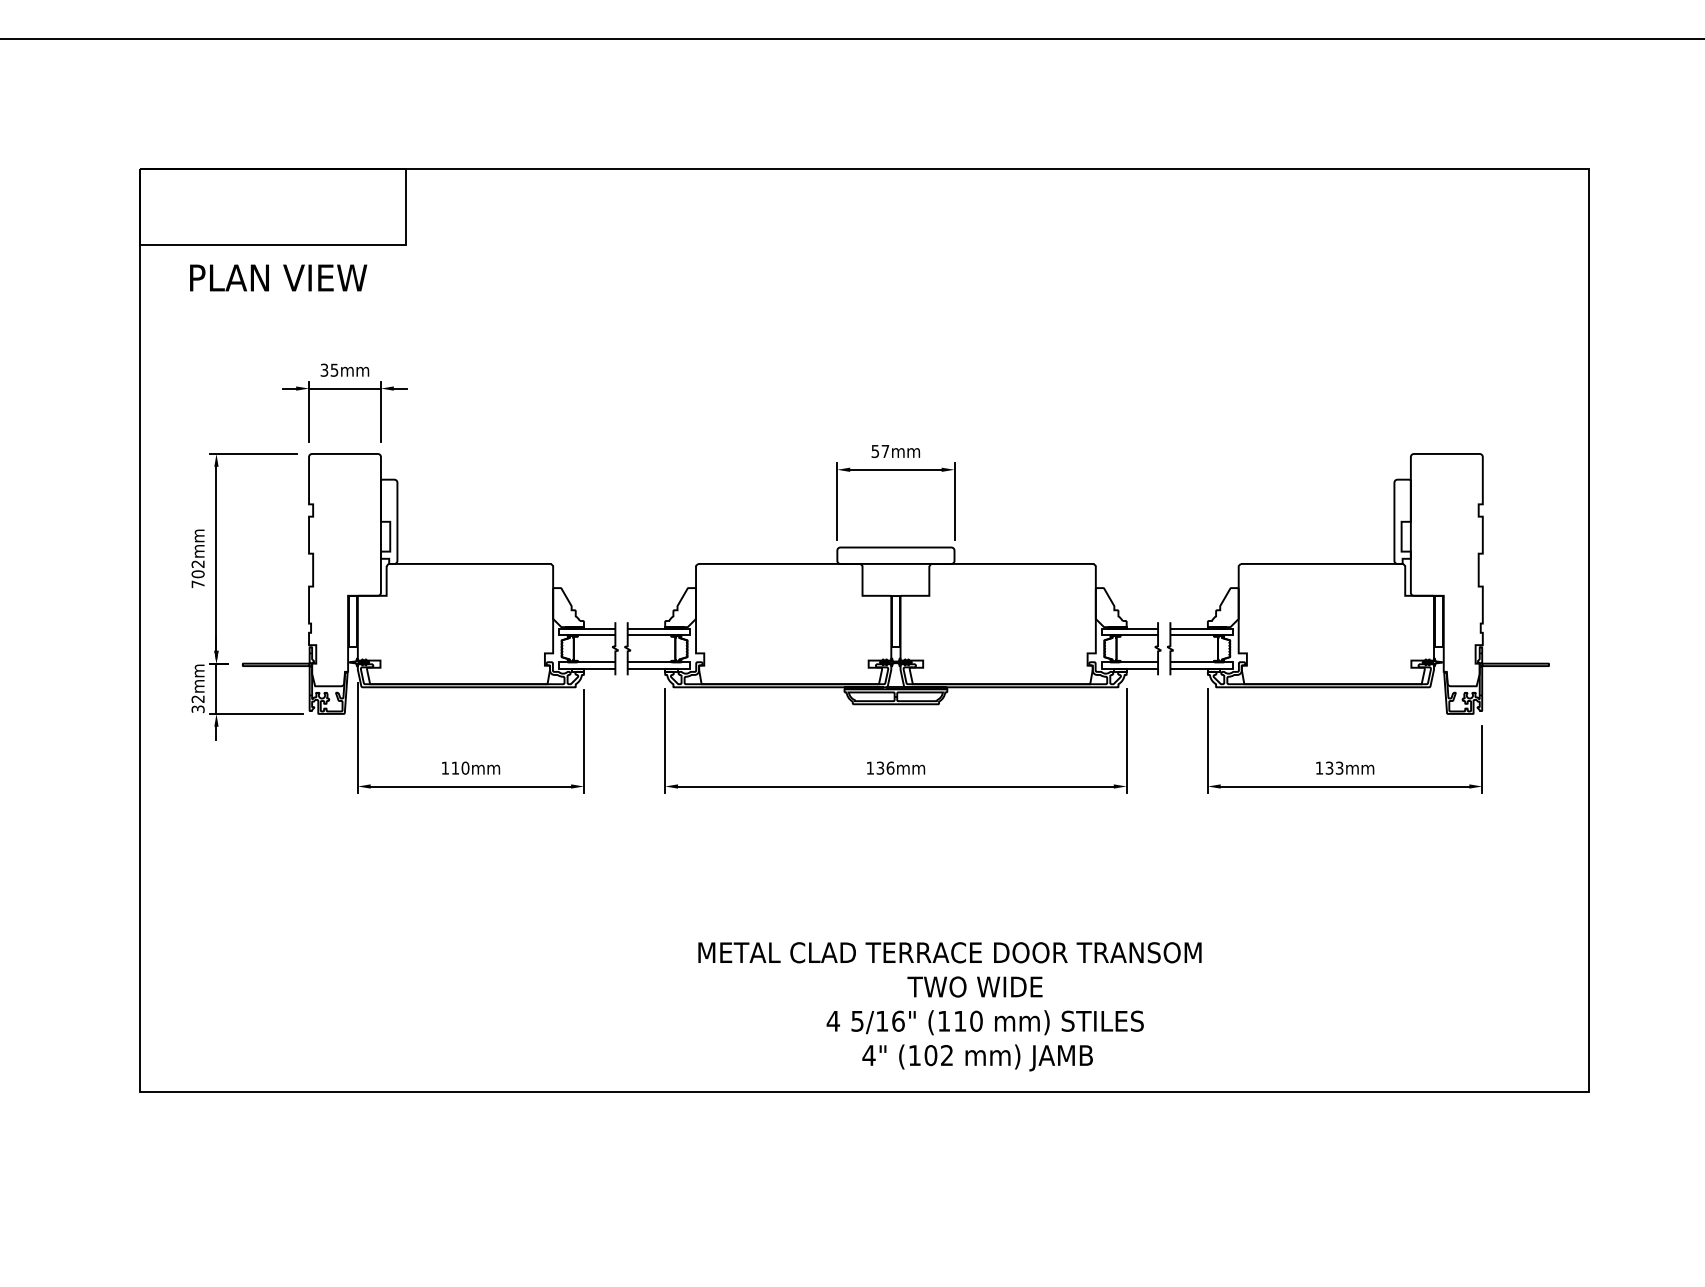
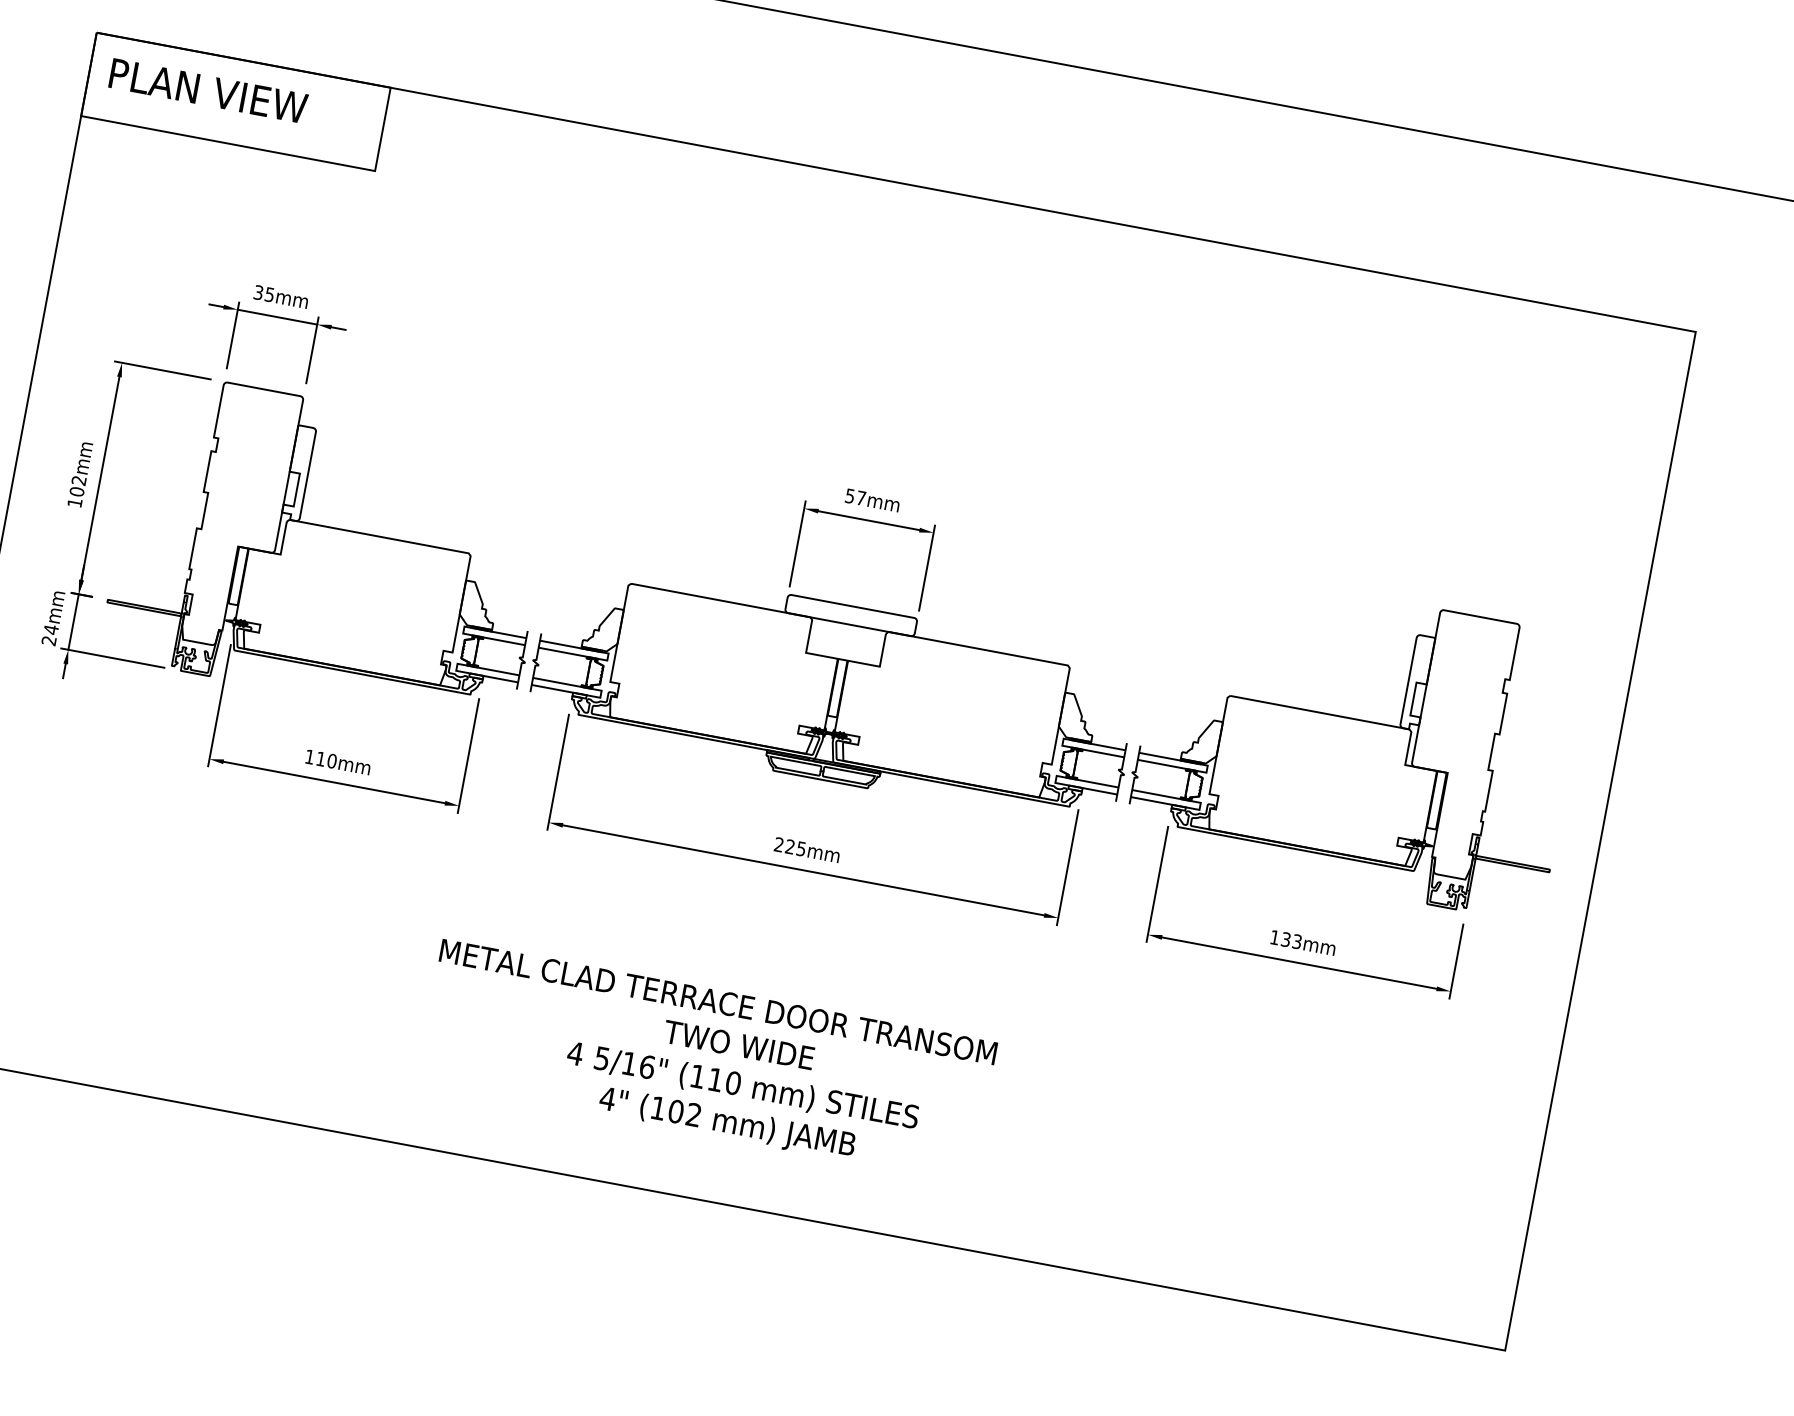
text: (278, 277) -> (208, 90), moved
text: (197, 583) -> (74, 501), 702mm -> 102mm
text: (197, 703) -> (49, 634), 32mm -> 24mm
text: (880, 767) -> (790, 846), 136mm -> 225mm
text: (949, 1006) -> (706, 1061), moved

